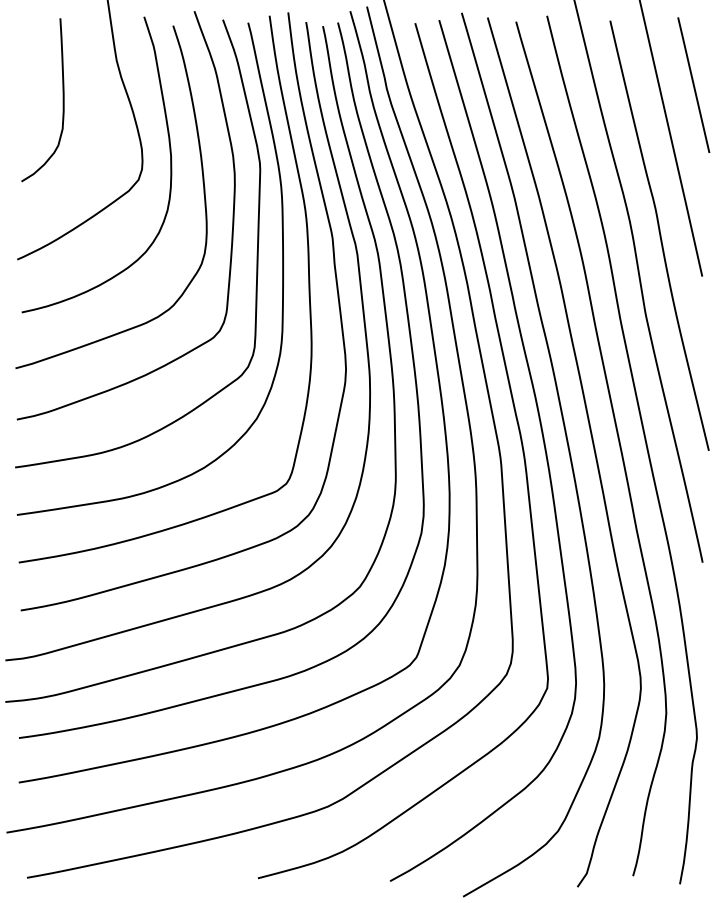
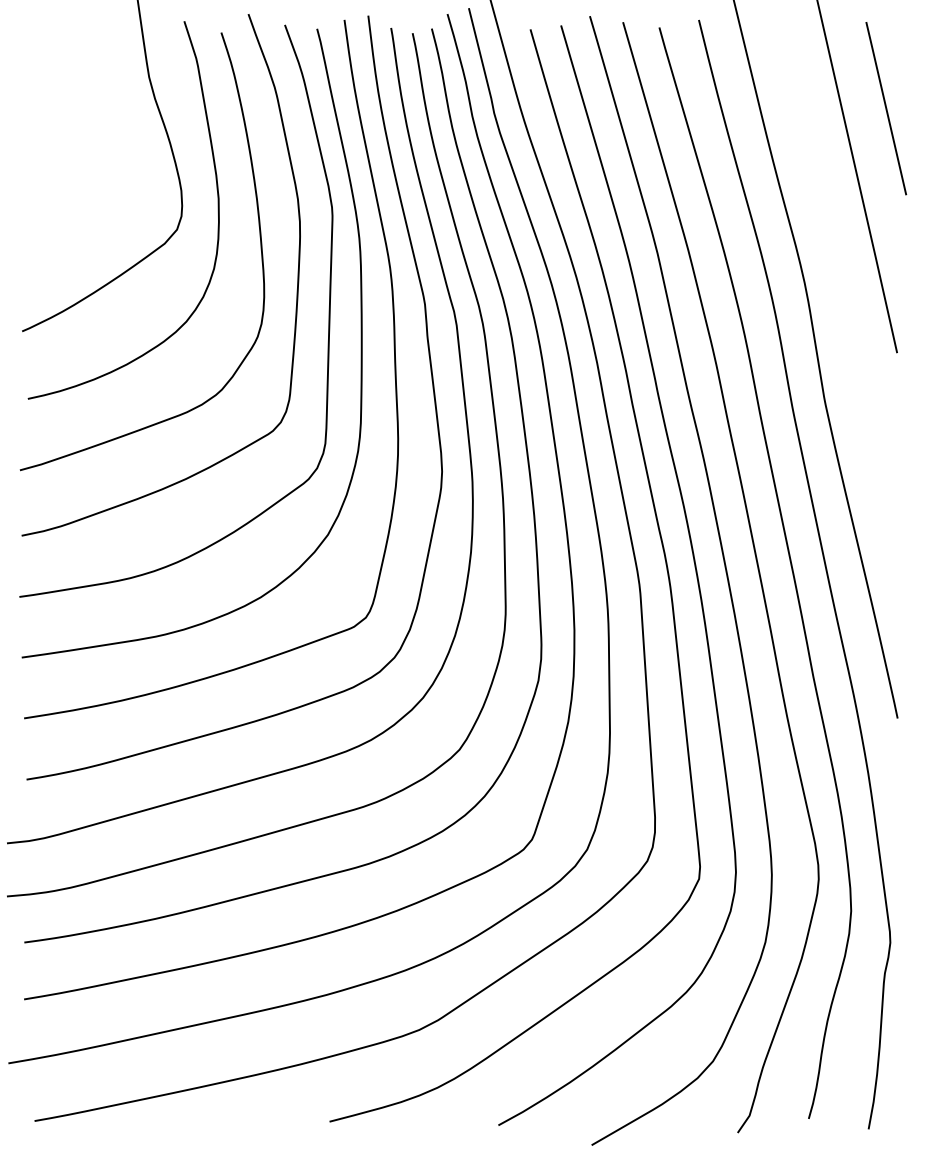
curve: (62, 100) -> (79, 128), removed
curve: (659, 235) -> (842, 300), removed

